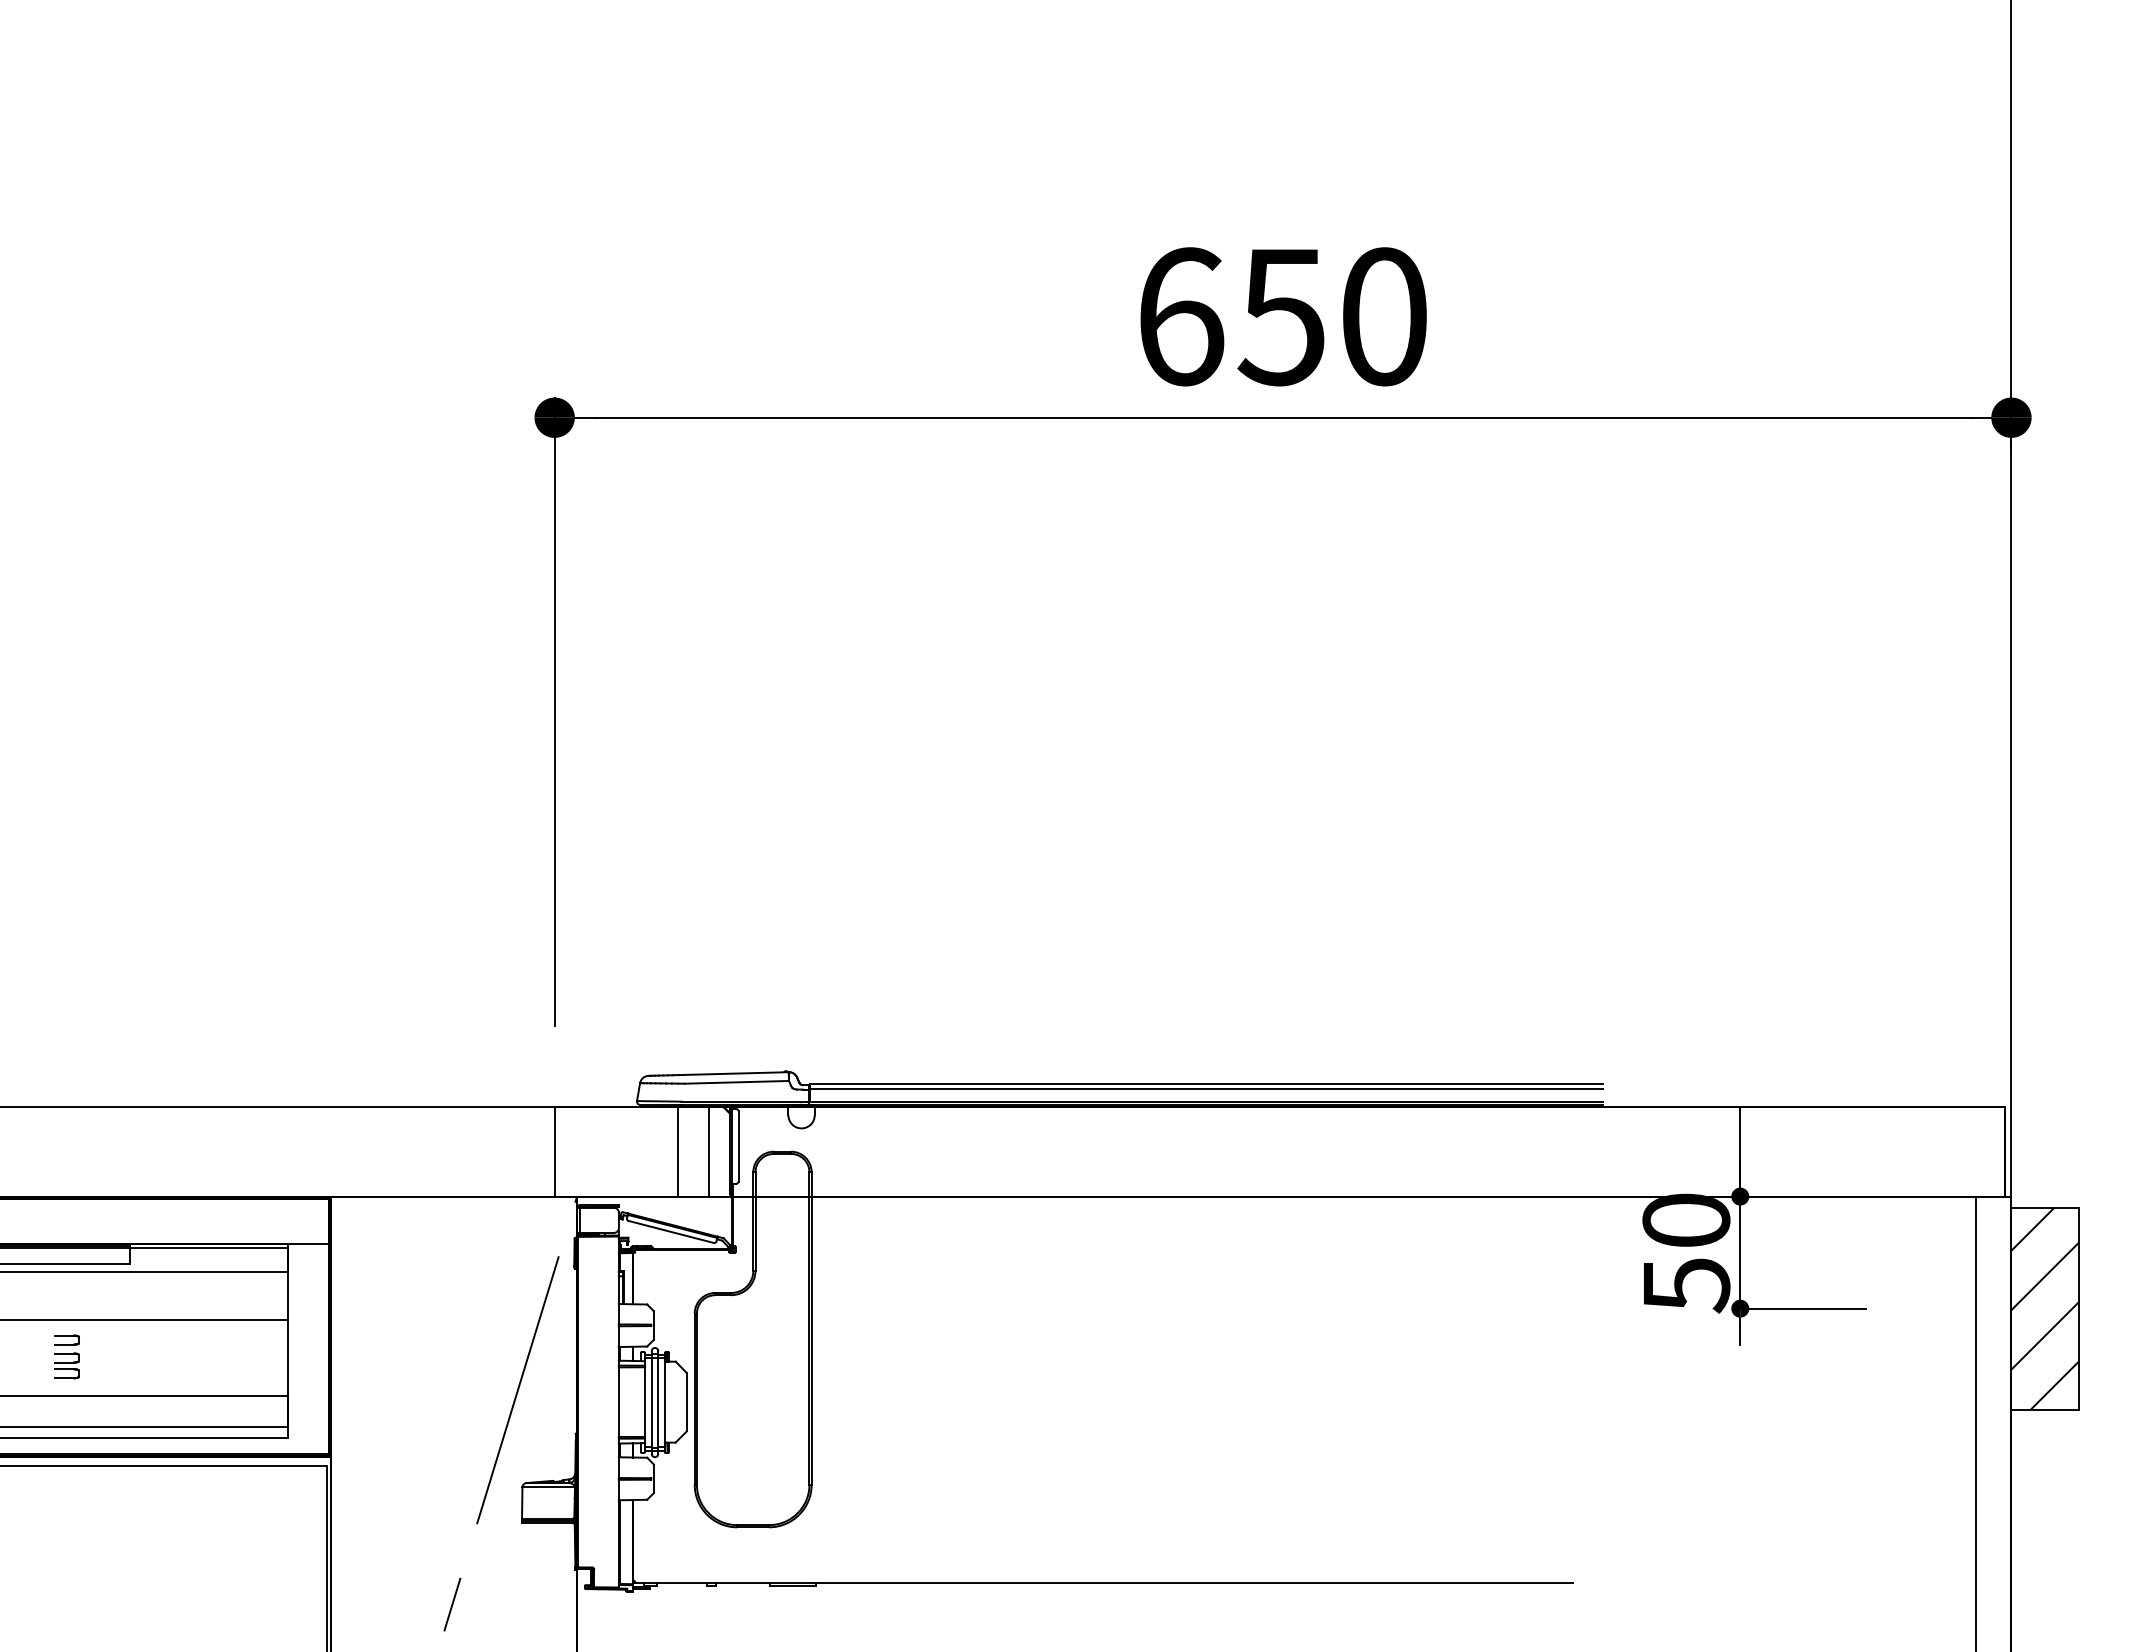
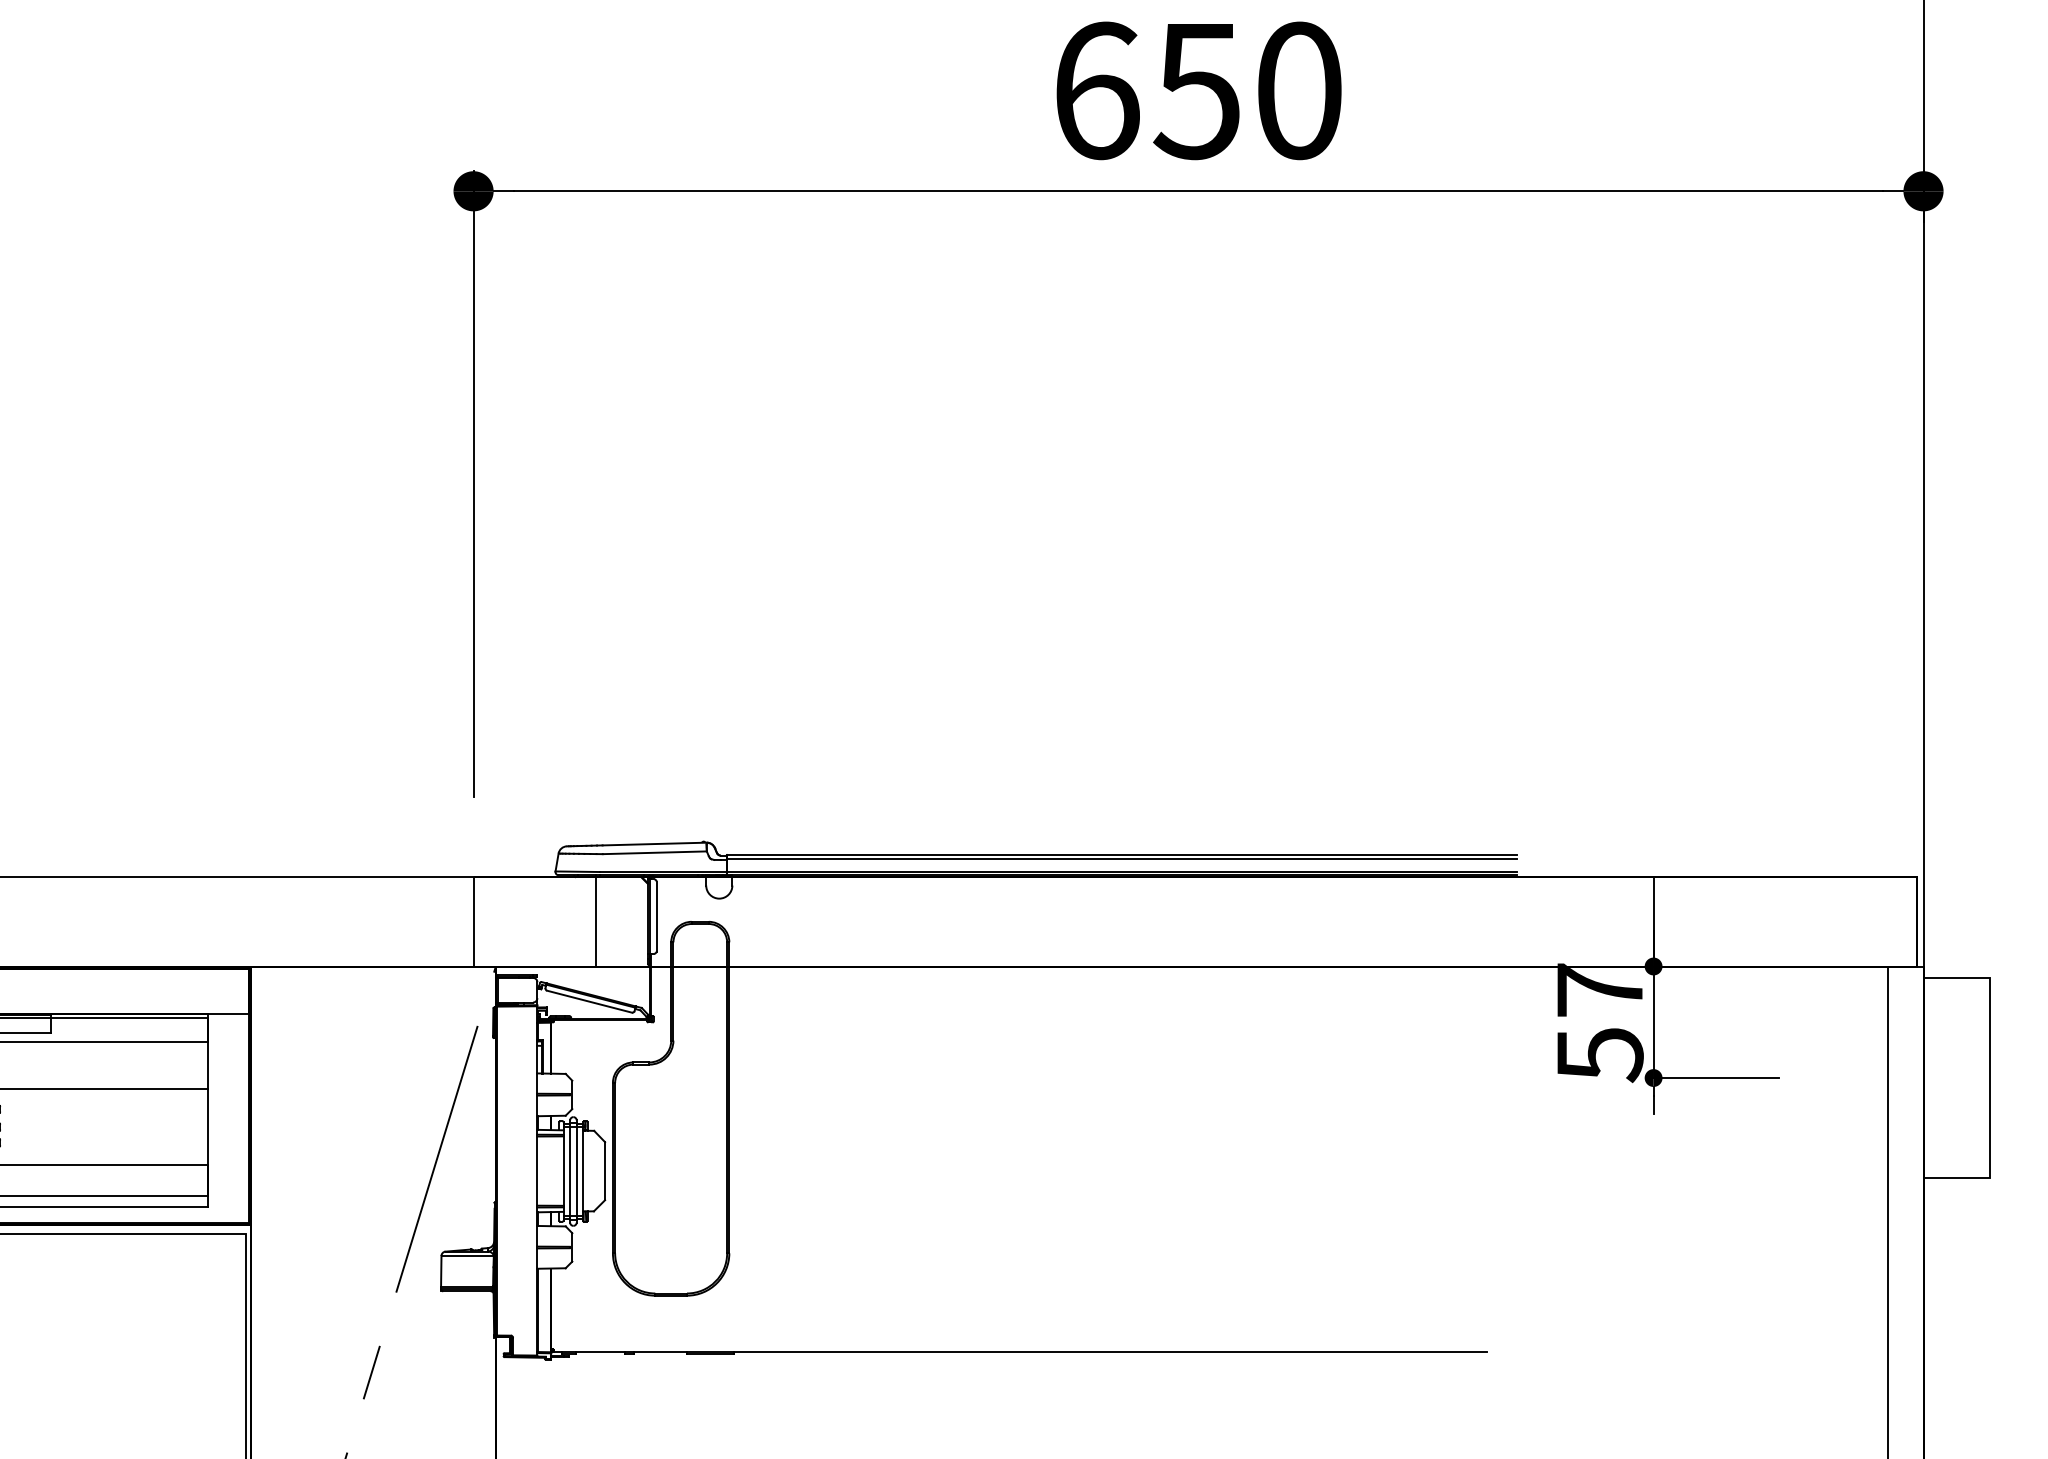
line: (709, 1151) -> (627, 921), removed
text: (1686, 1219) -> (1600, 989), 50 -> 57
hatch: (2044, 1308) -> (1956, 1077), removed

